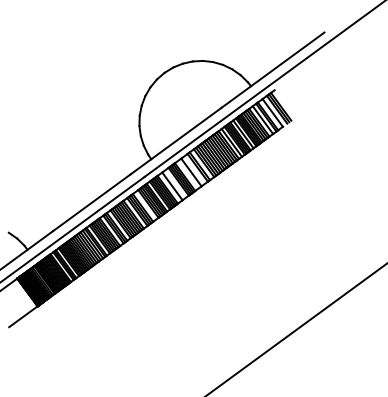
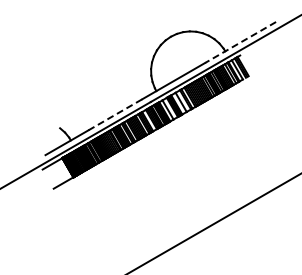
line: (272, 70) -> (240, 42), solid -> dashed
line: (92, 202) -> (115, 114), solid -> dashed

